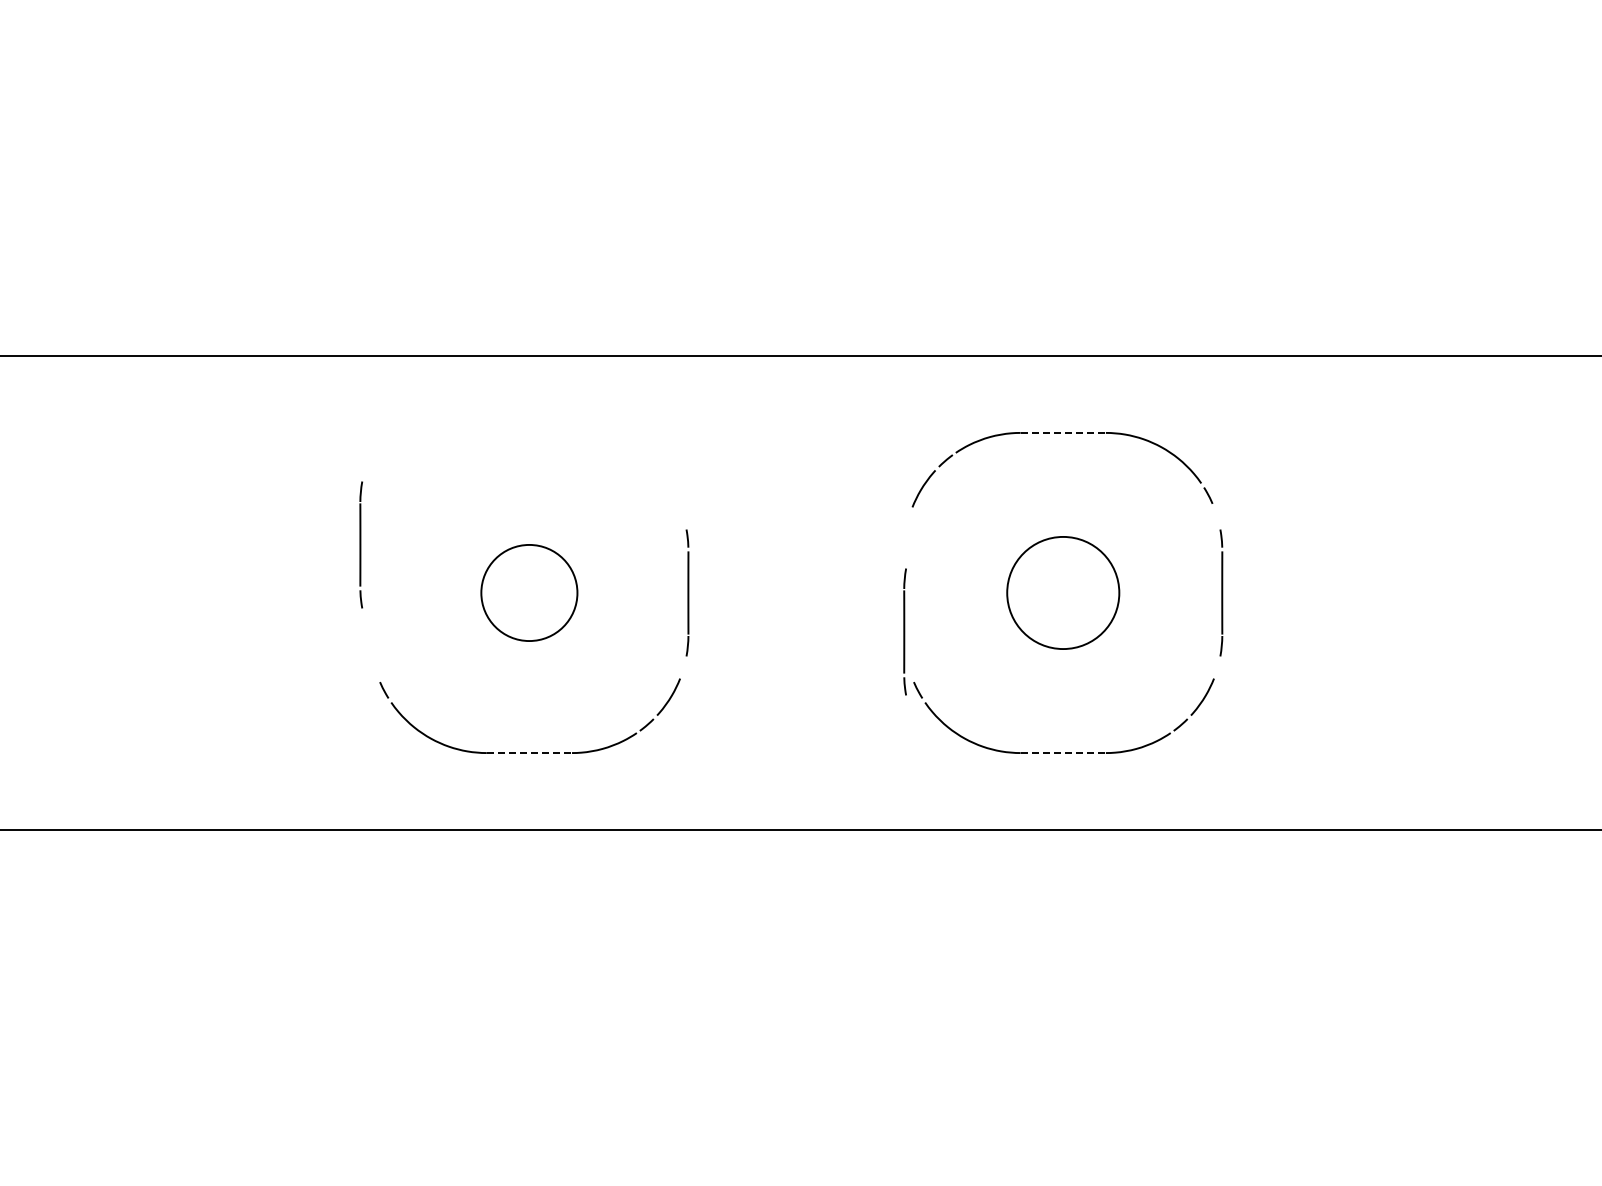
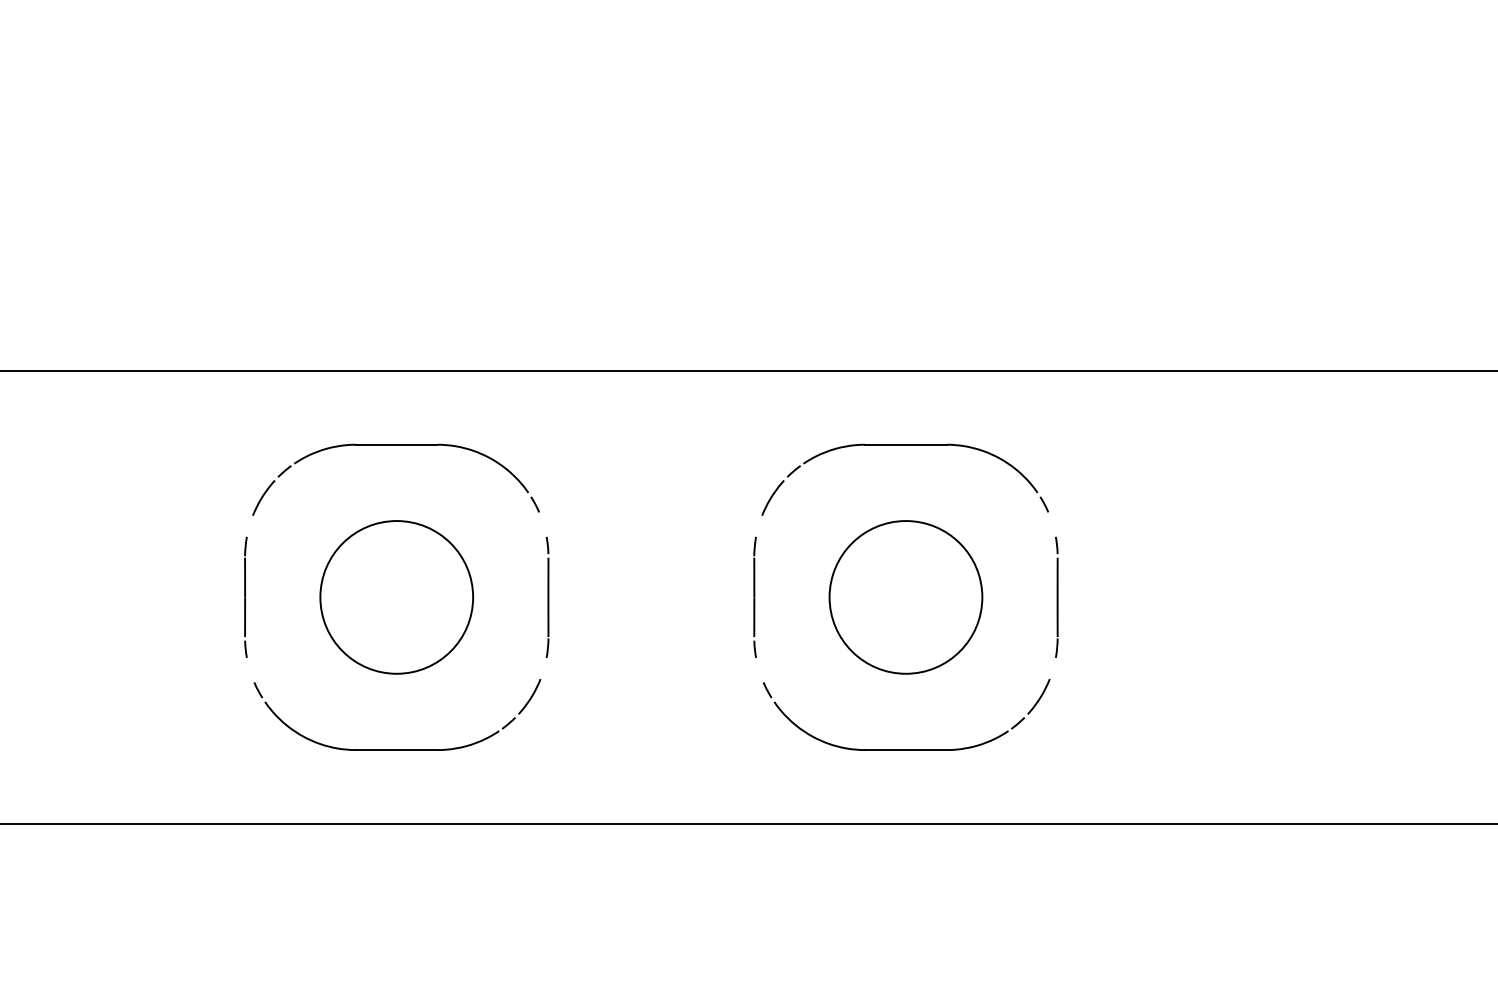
line: (1063, 432) -> (906, 444), dashed -> solid
part: (528, 433) -> (395, 445), added
line: (360, 544) -> (245, 596), moved
circle: (529, 592) -> (396, 596), size x1.67
circle: (1063, 592) -> (906, 596), size x1.43
line: (904, 631) -> (754, 596), moved
line: (529, 753) -> (396, 750), dashed -> solid
line: (1063, 753) -> (906, 750), dashed -> solid

